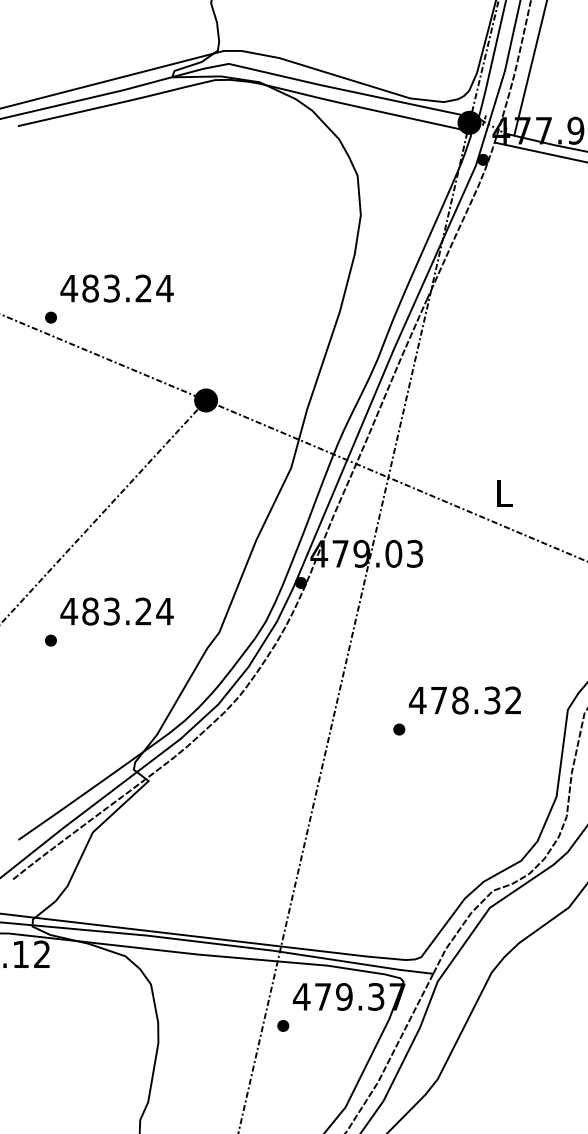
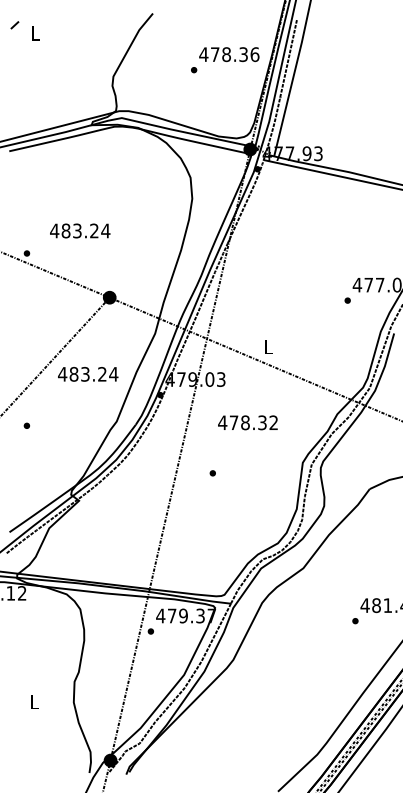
text: (117, 287) -> (80, 230), moved
text: (117, 611) -> (88, 374), moved
text: (464, 699) -> (247, 422), moved

